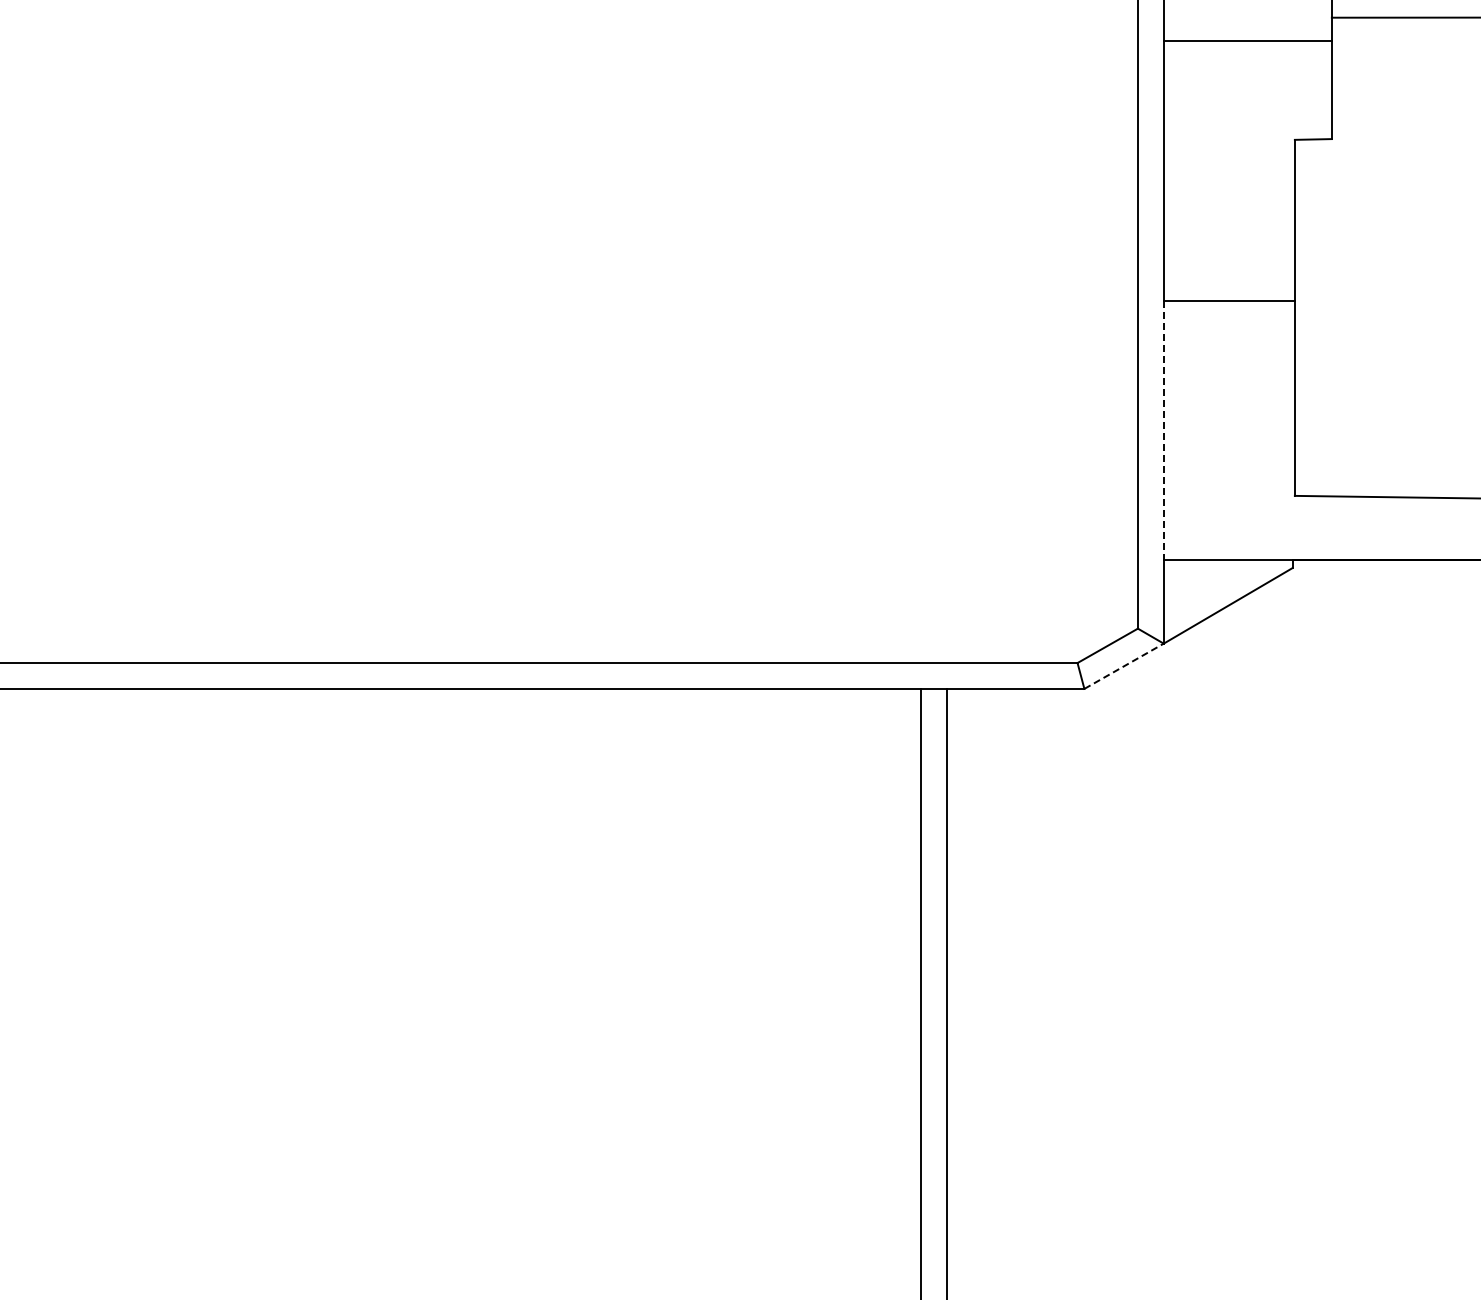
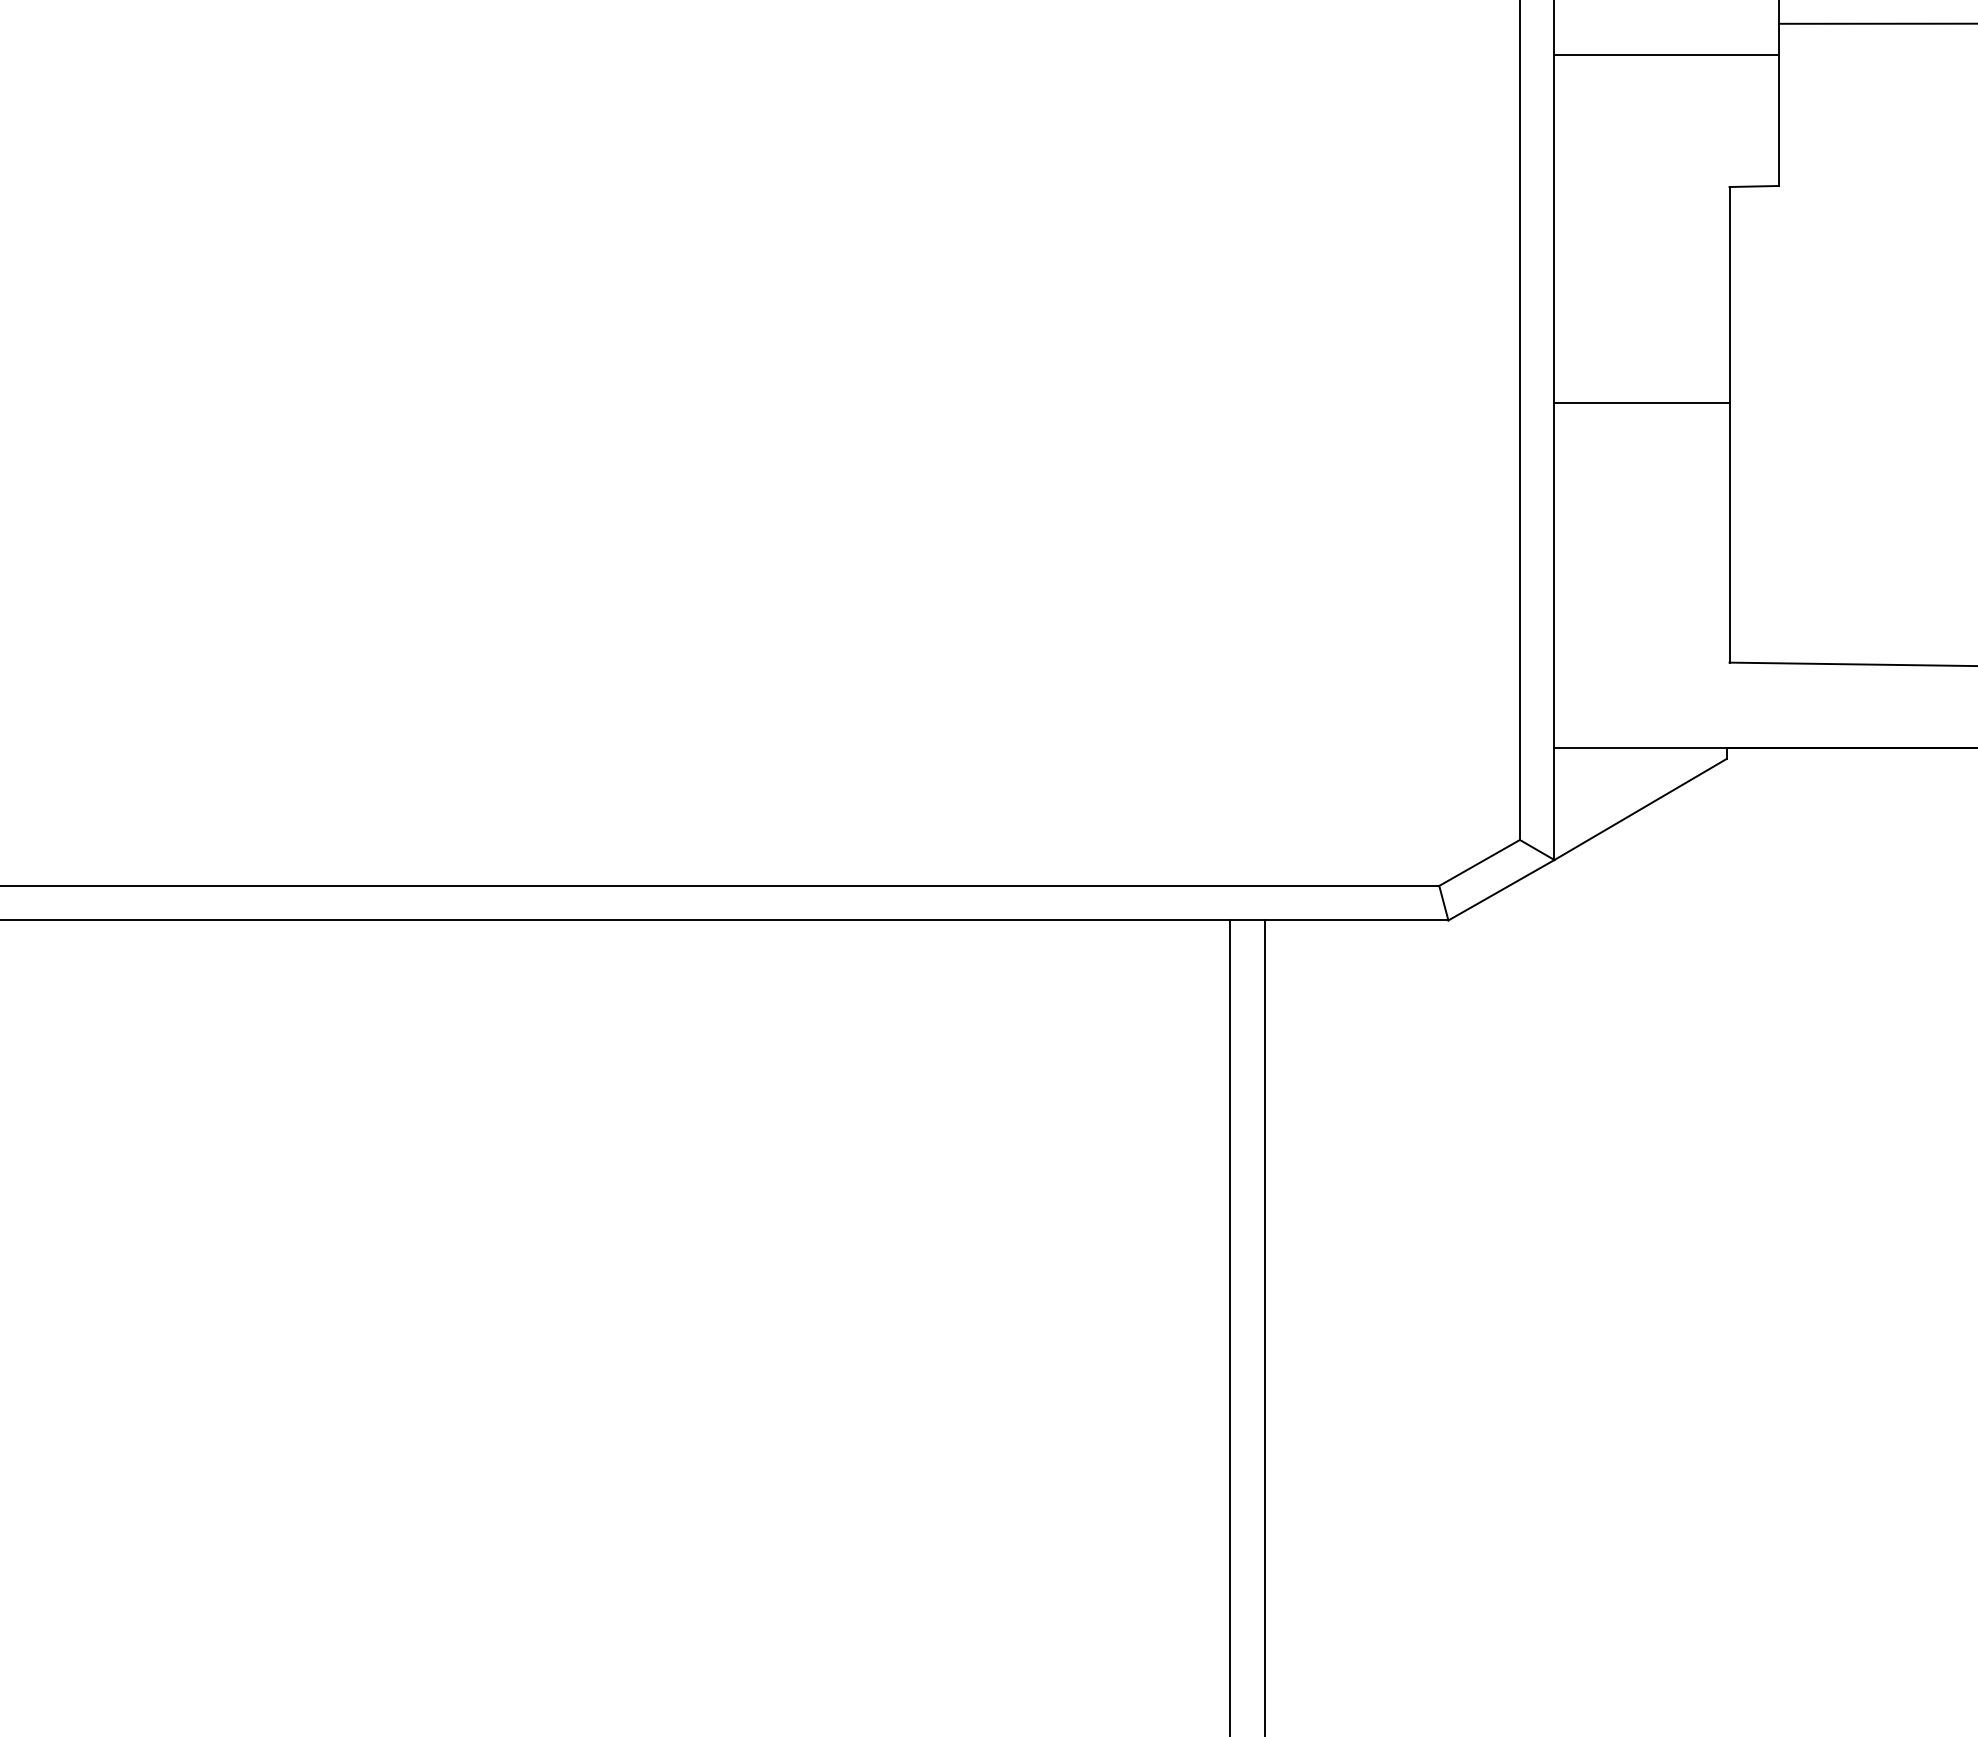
line: (1163, 431) -> (1554, 576), dashed -> solid
line: (1124, 666) -> (1501, 890), dashed -> solid

